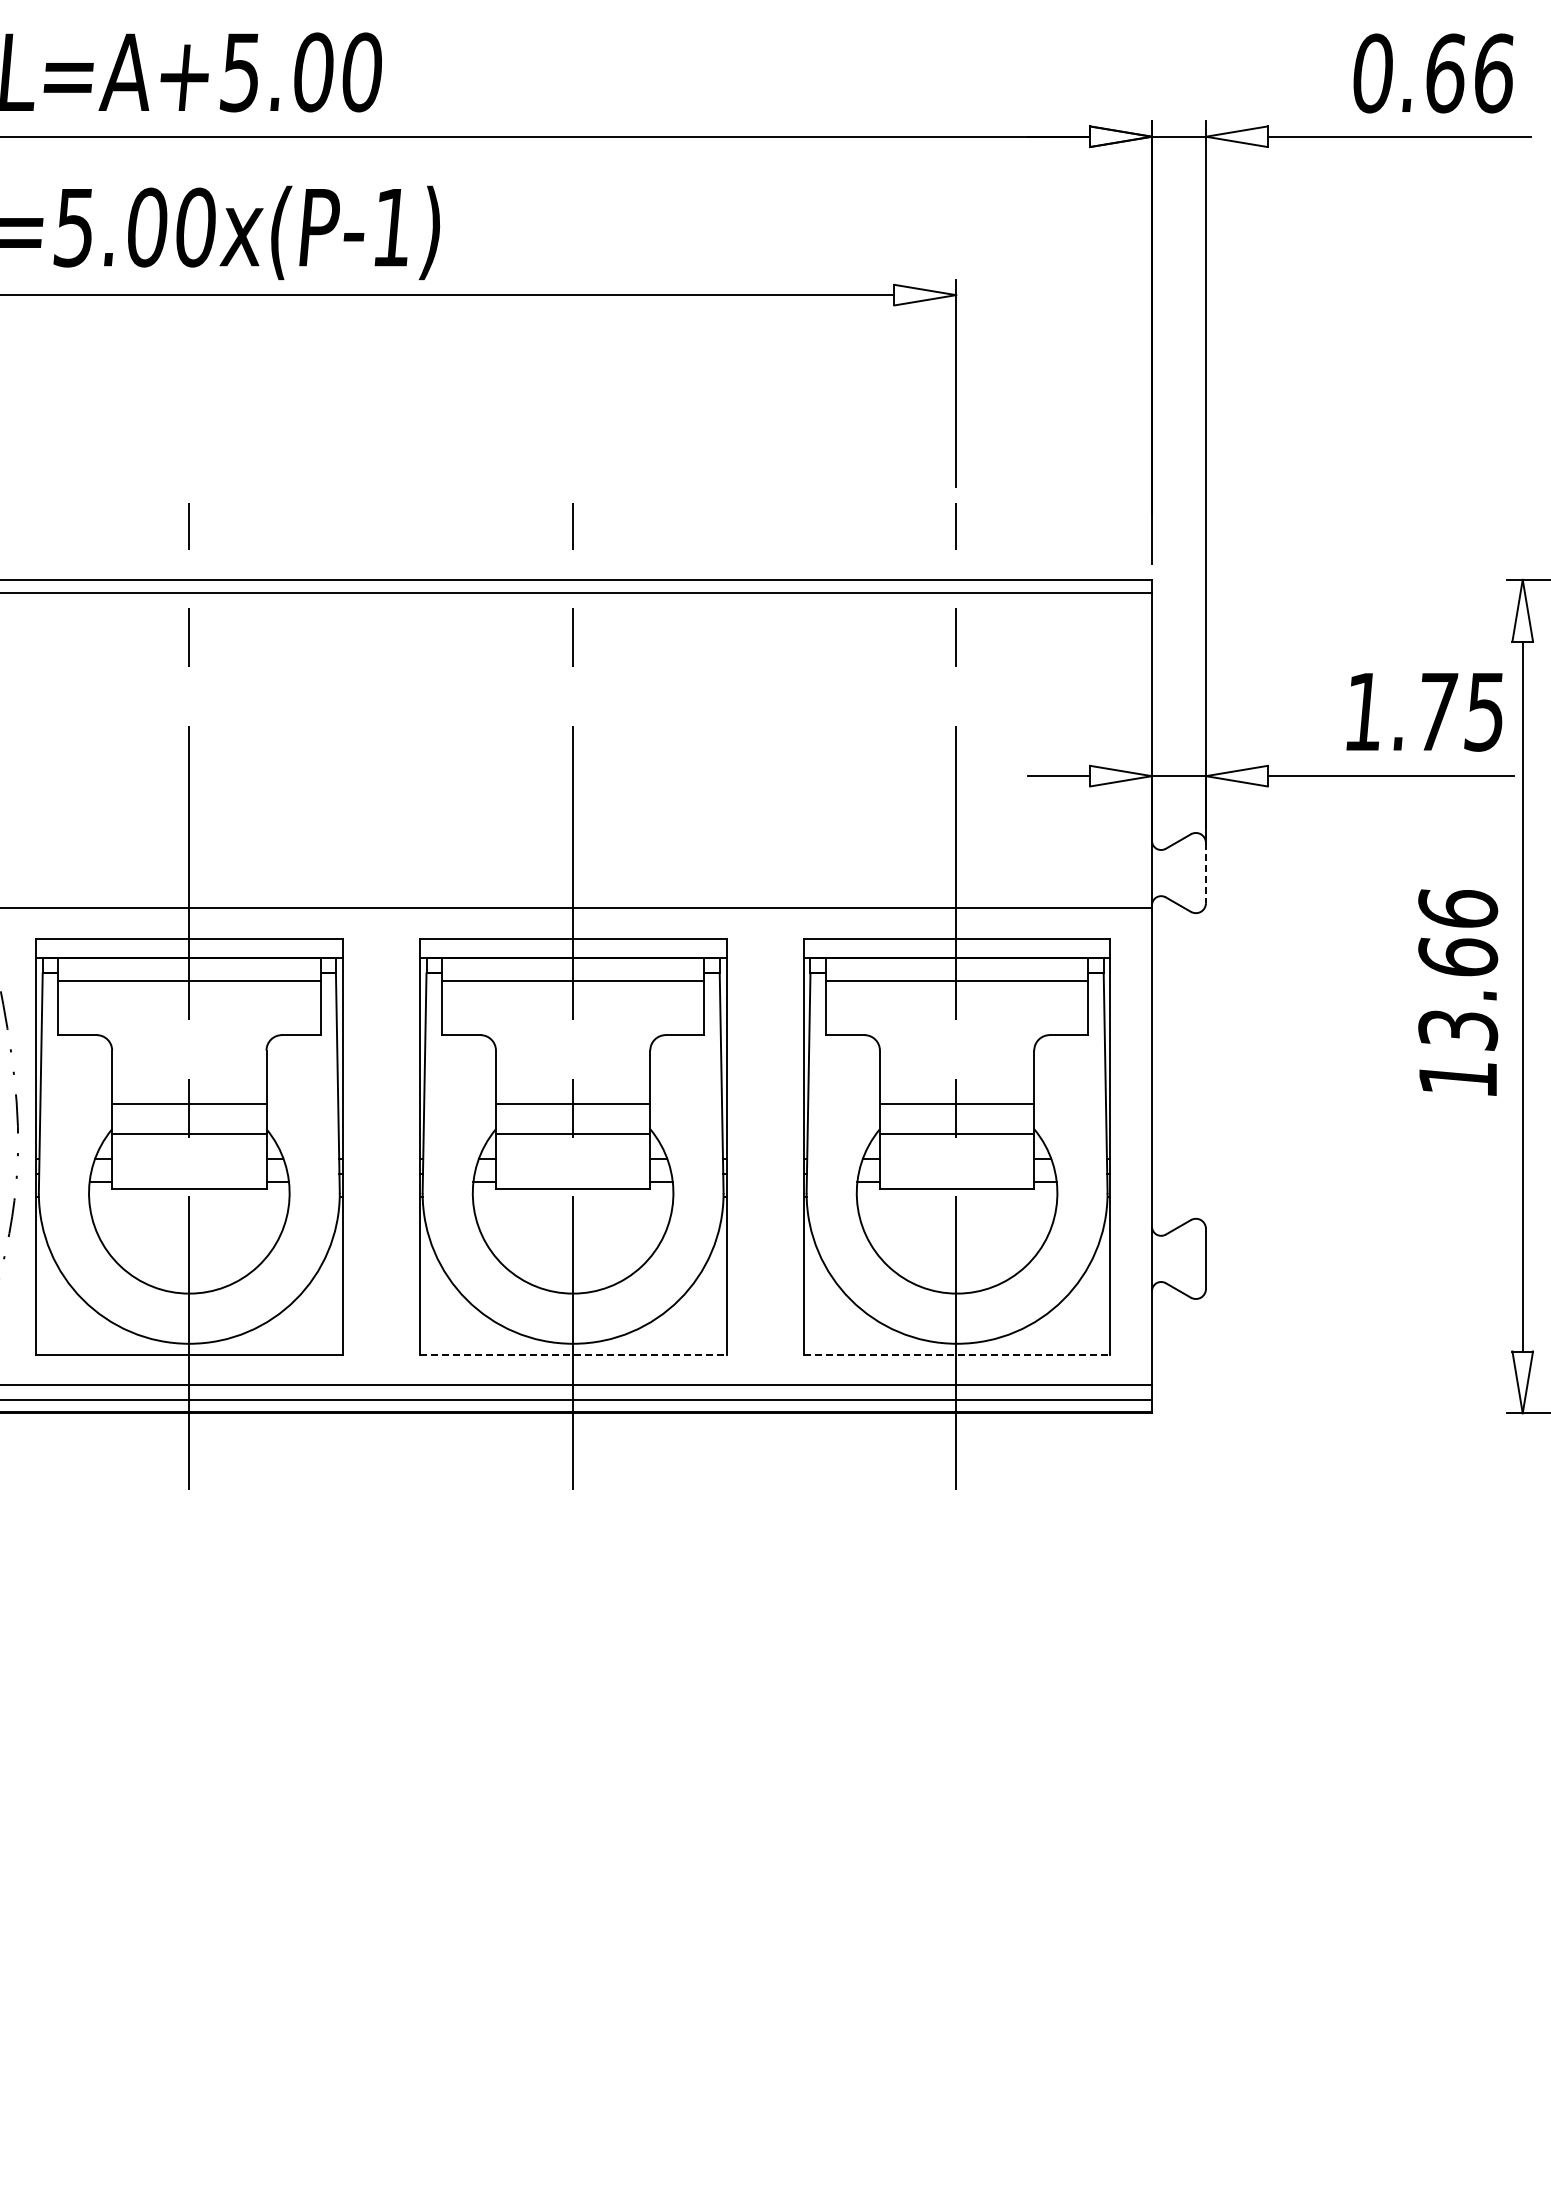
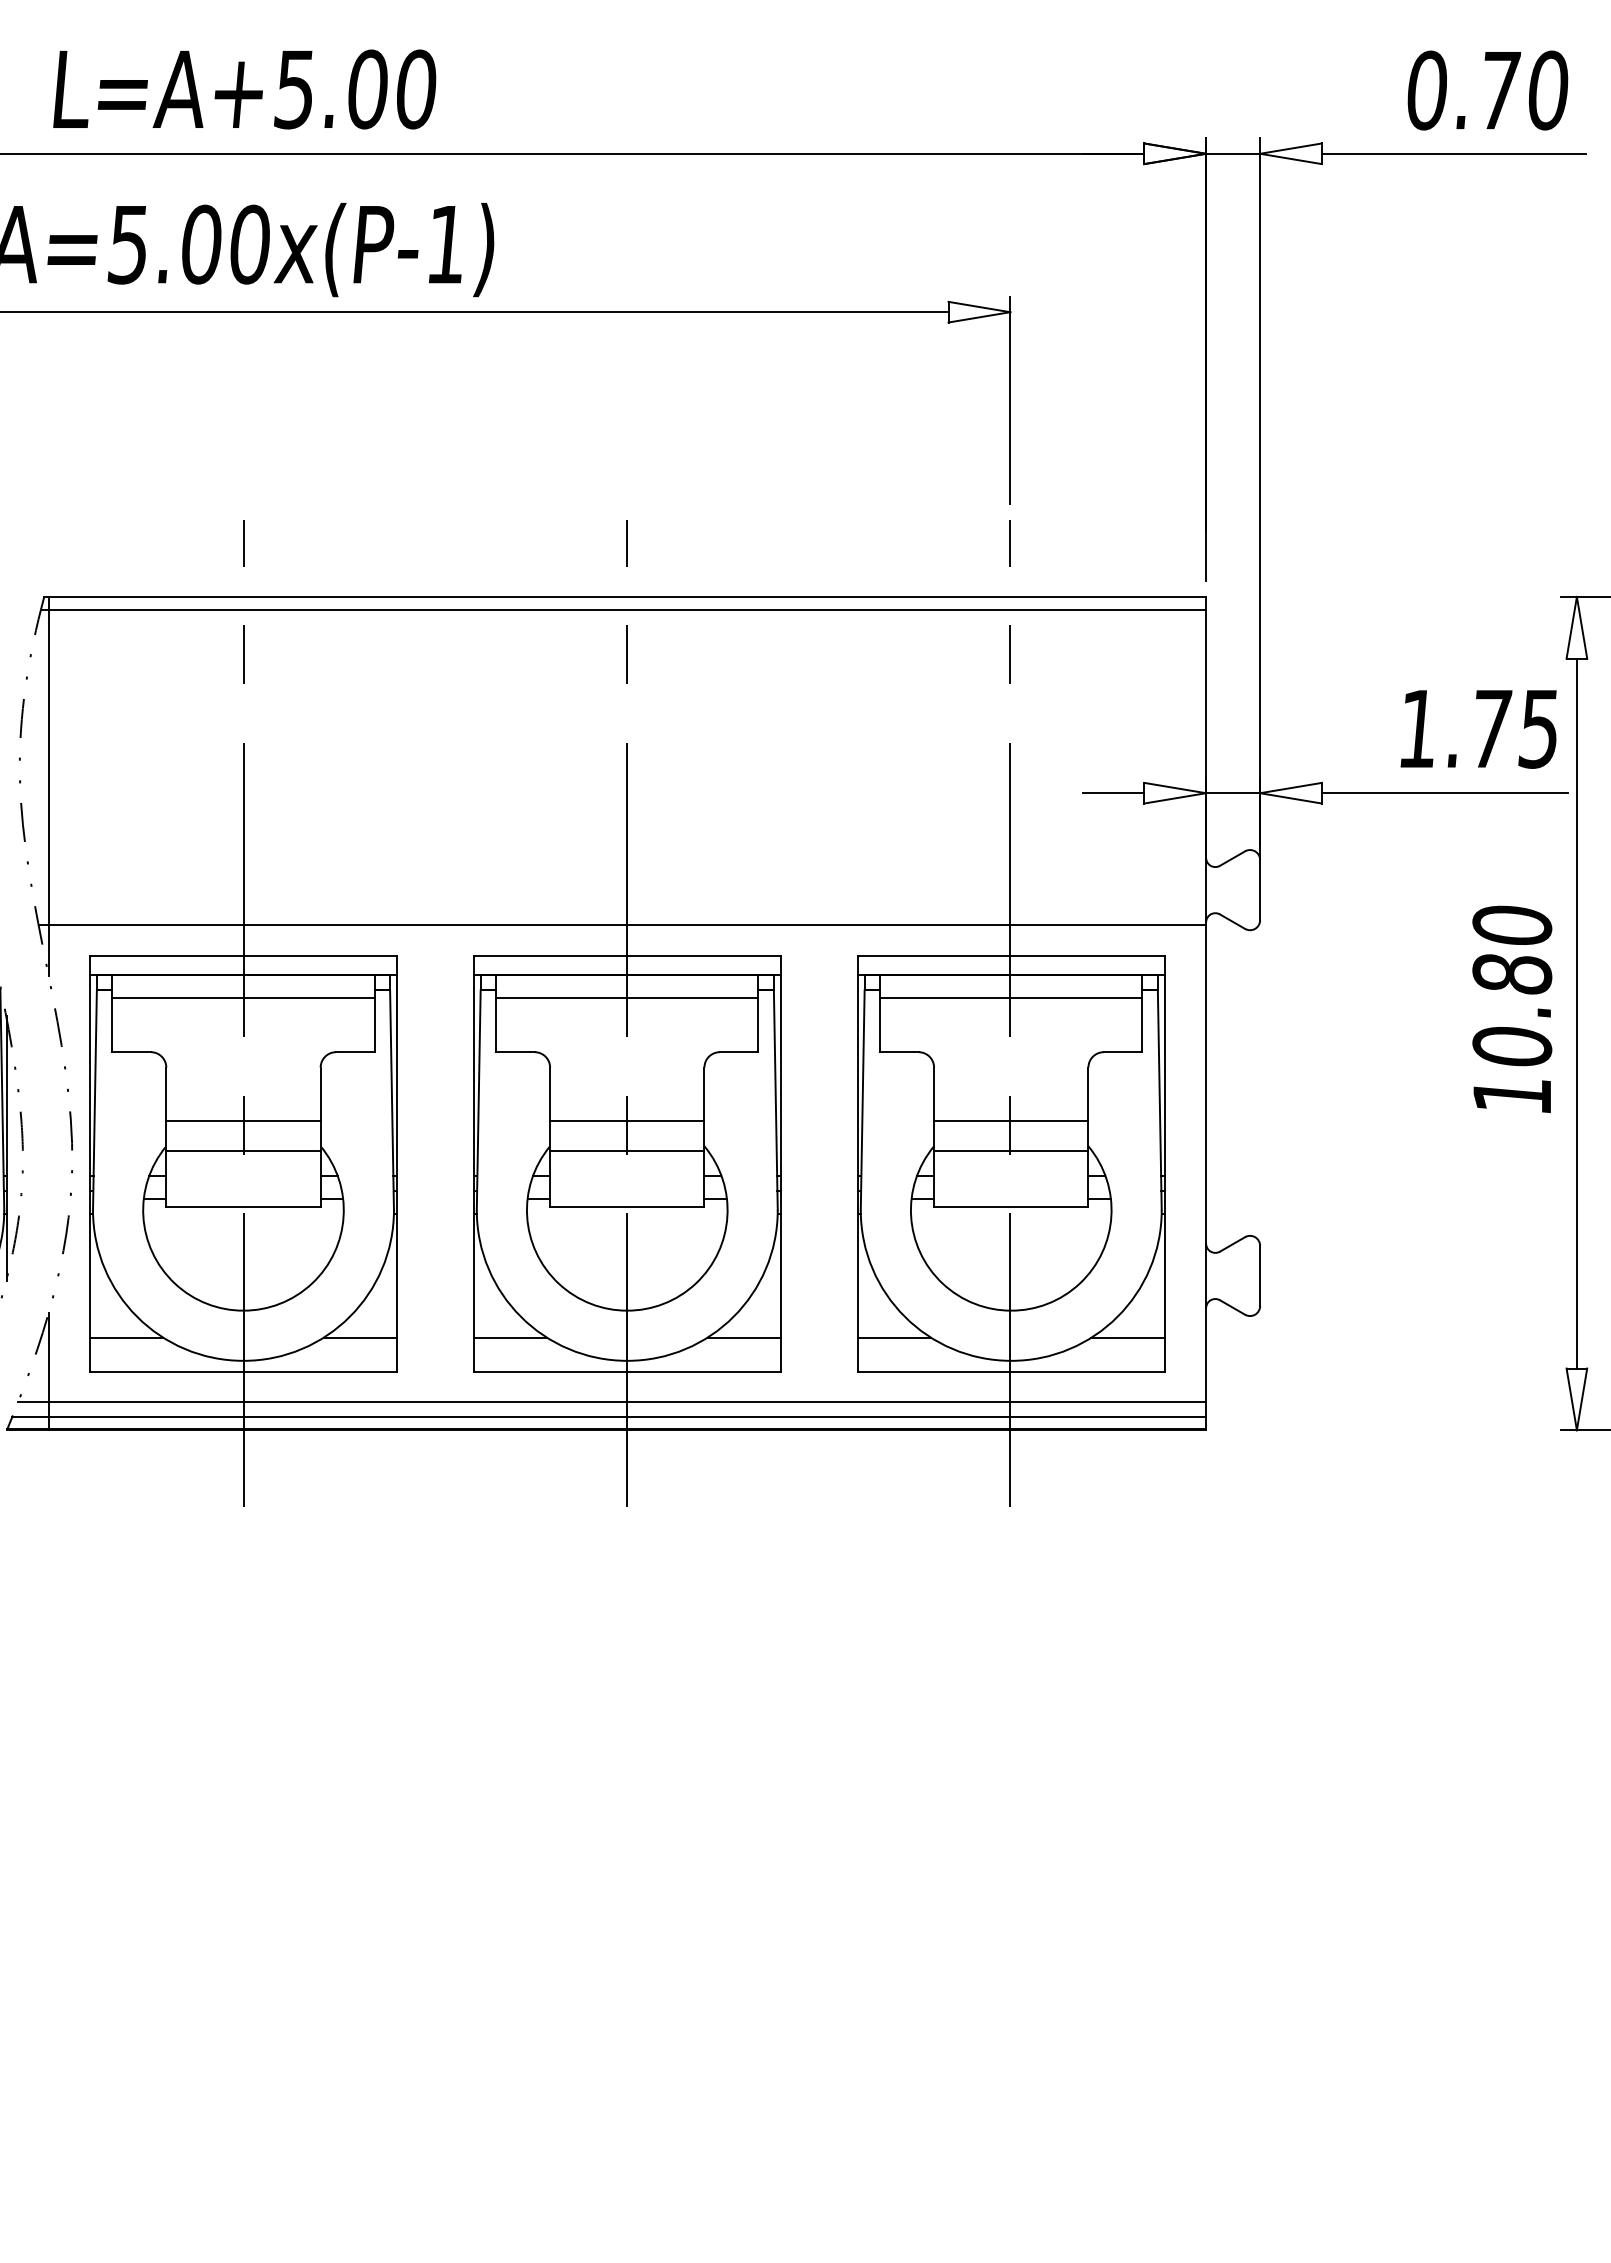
text: (1470, 73) -> (1524, 90), 0.66 -> 0.70
line: (1206, 873) -> (1260, 890), dashed -> solid
text: (1458, 969) -> (1512, 986), 13.66 -> 10.80
line: (72, 1320) -> (126, 1337), added
line: (305, 1320) -> (359, 1337), added
line: (456, 1320) -> (510, 1337), added
line: (689, 1320) -> (743, 1337), added
line: (840, 1320) -> (894, 1337), added
line: (1073, 1320) -> (1127, 1337), added
line: (573, 1355) -> (627, 1372), dashed -> solid
line: (957, 1355) -> (1011, 1372), dashed -> solid

